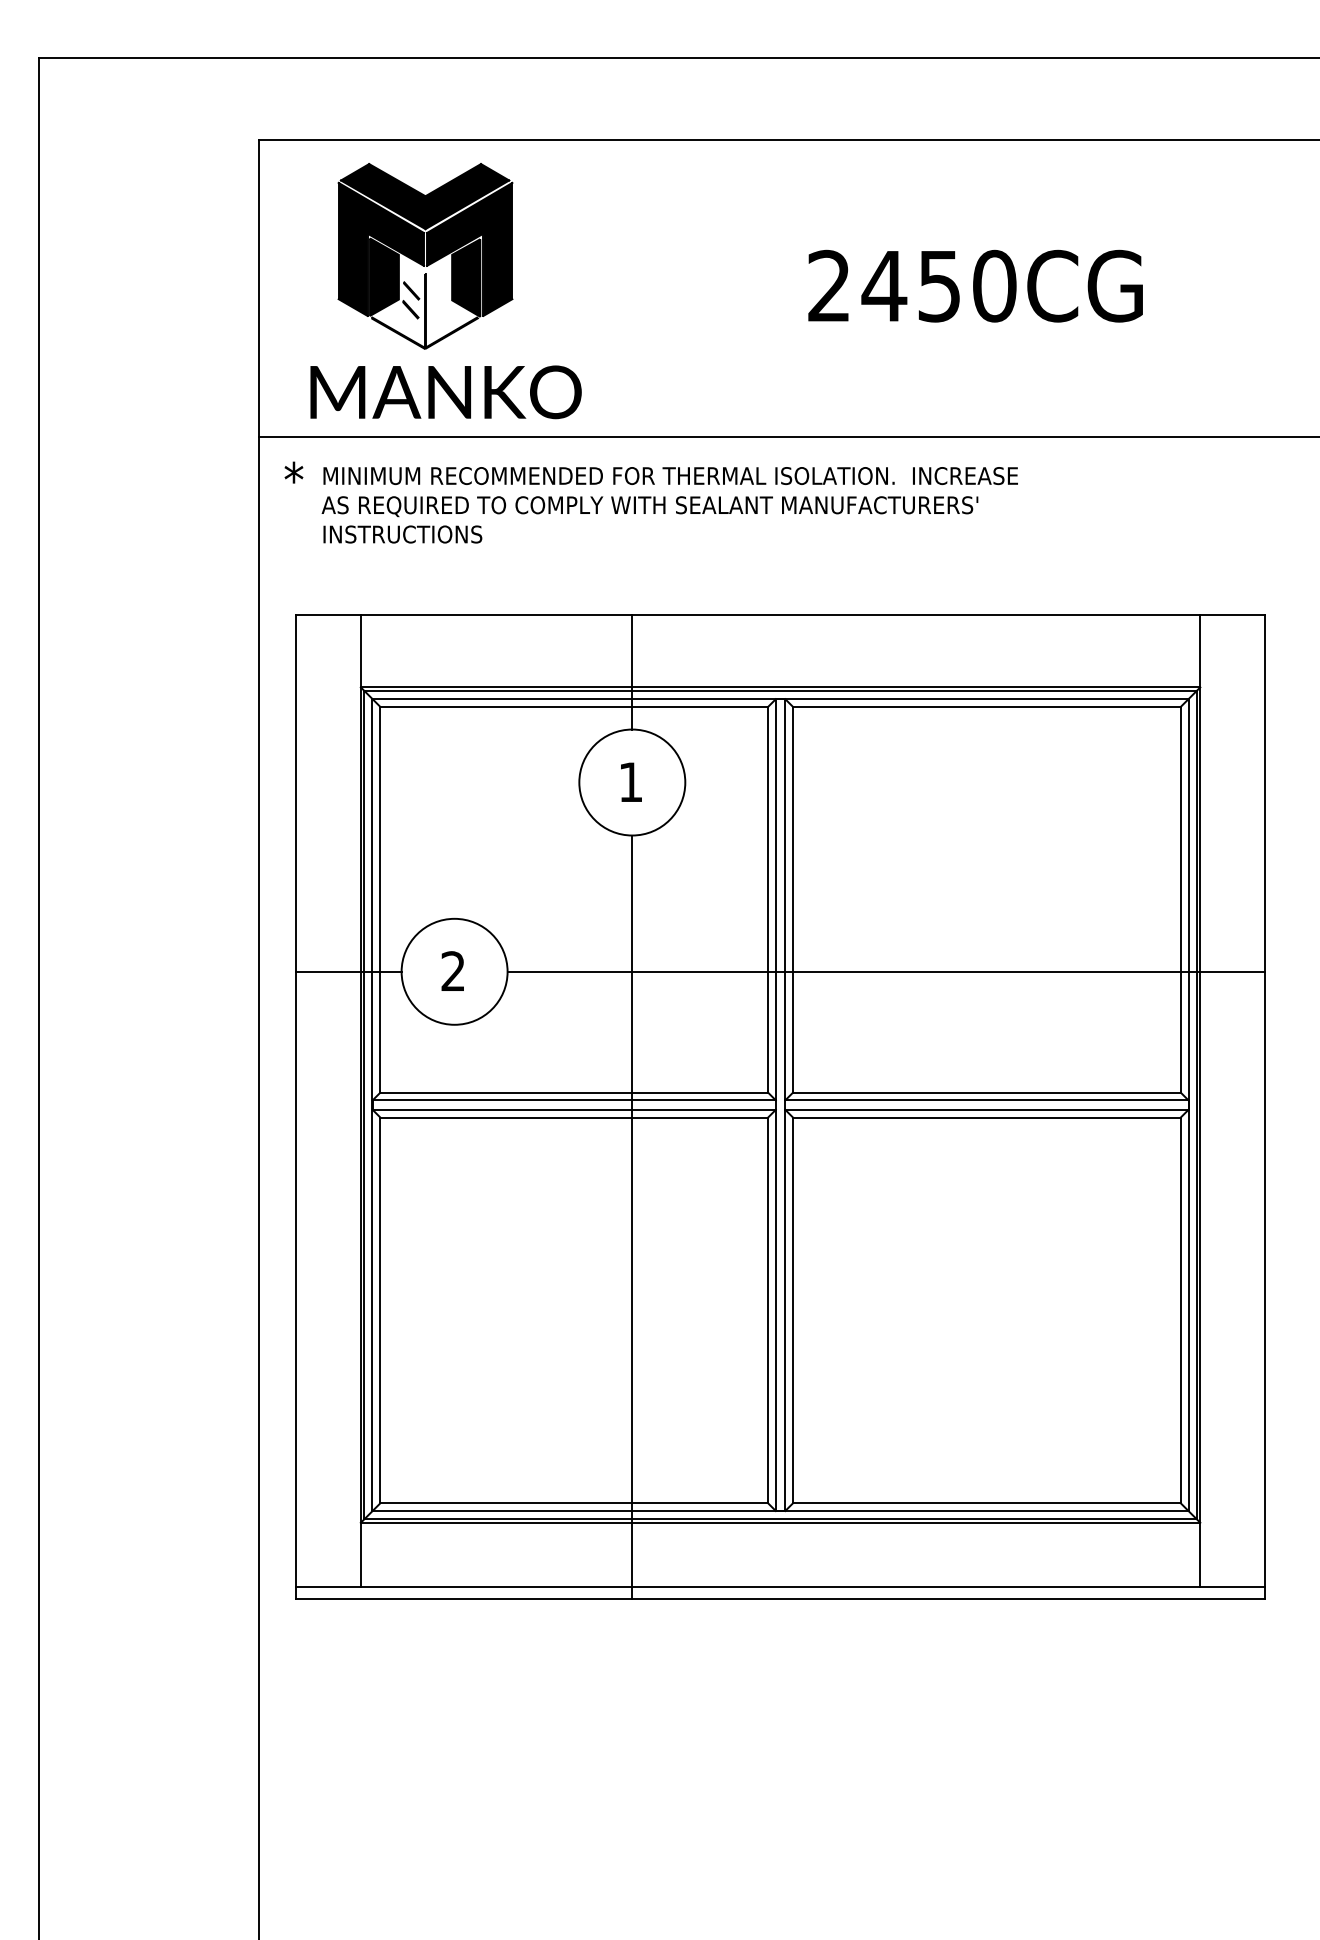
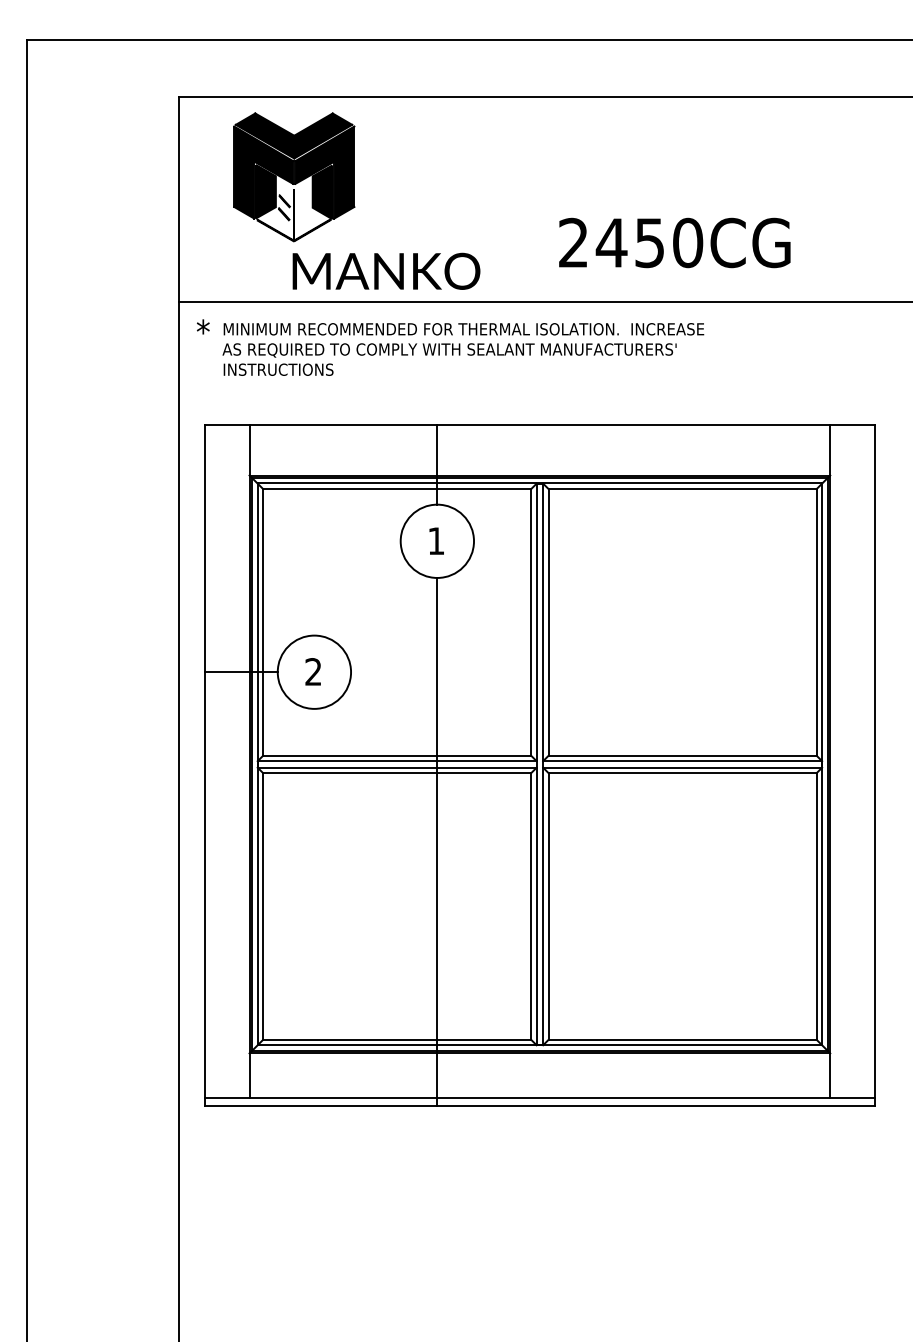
text: (975, 285) -> (674, 242), moved
text: (446, 391) -> (386, 270), moved
line: (885, 972) -> (612, 672), removed

